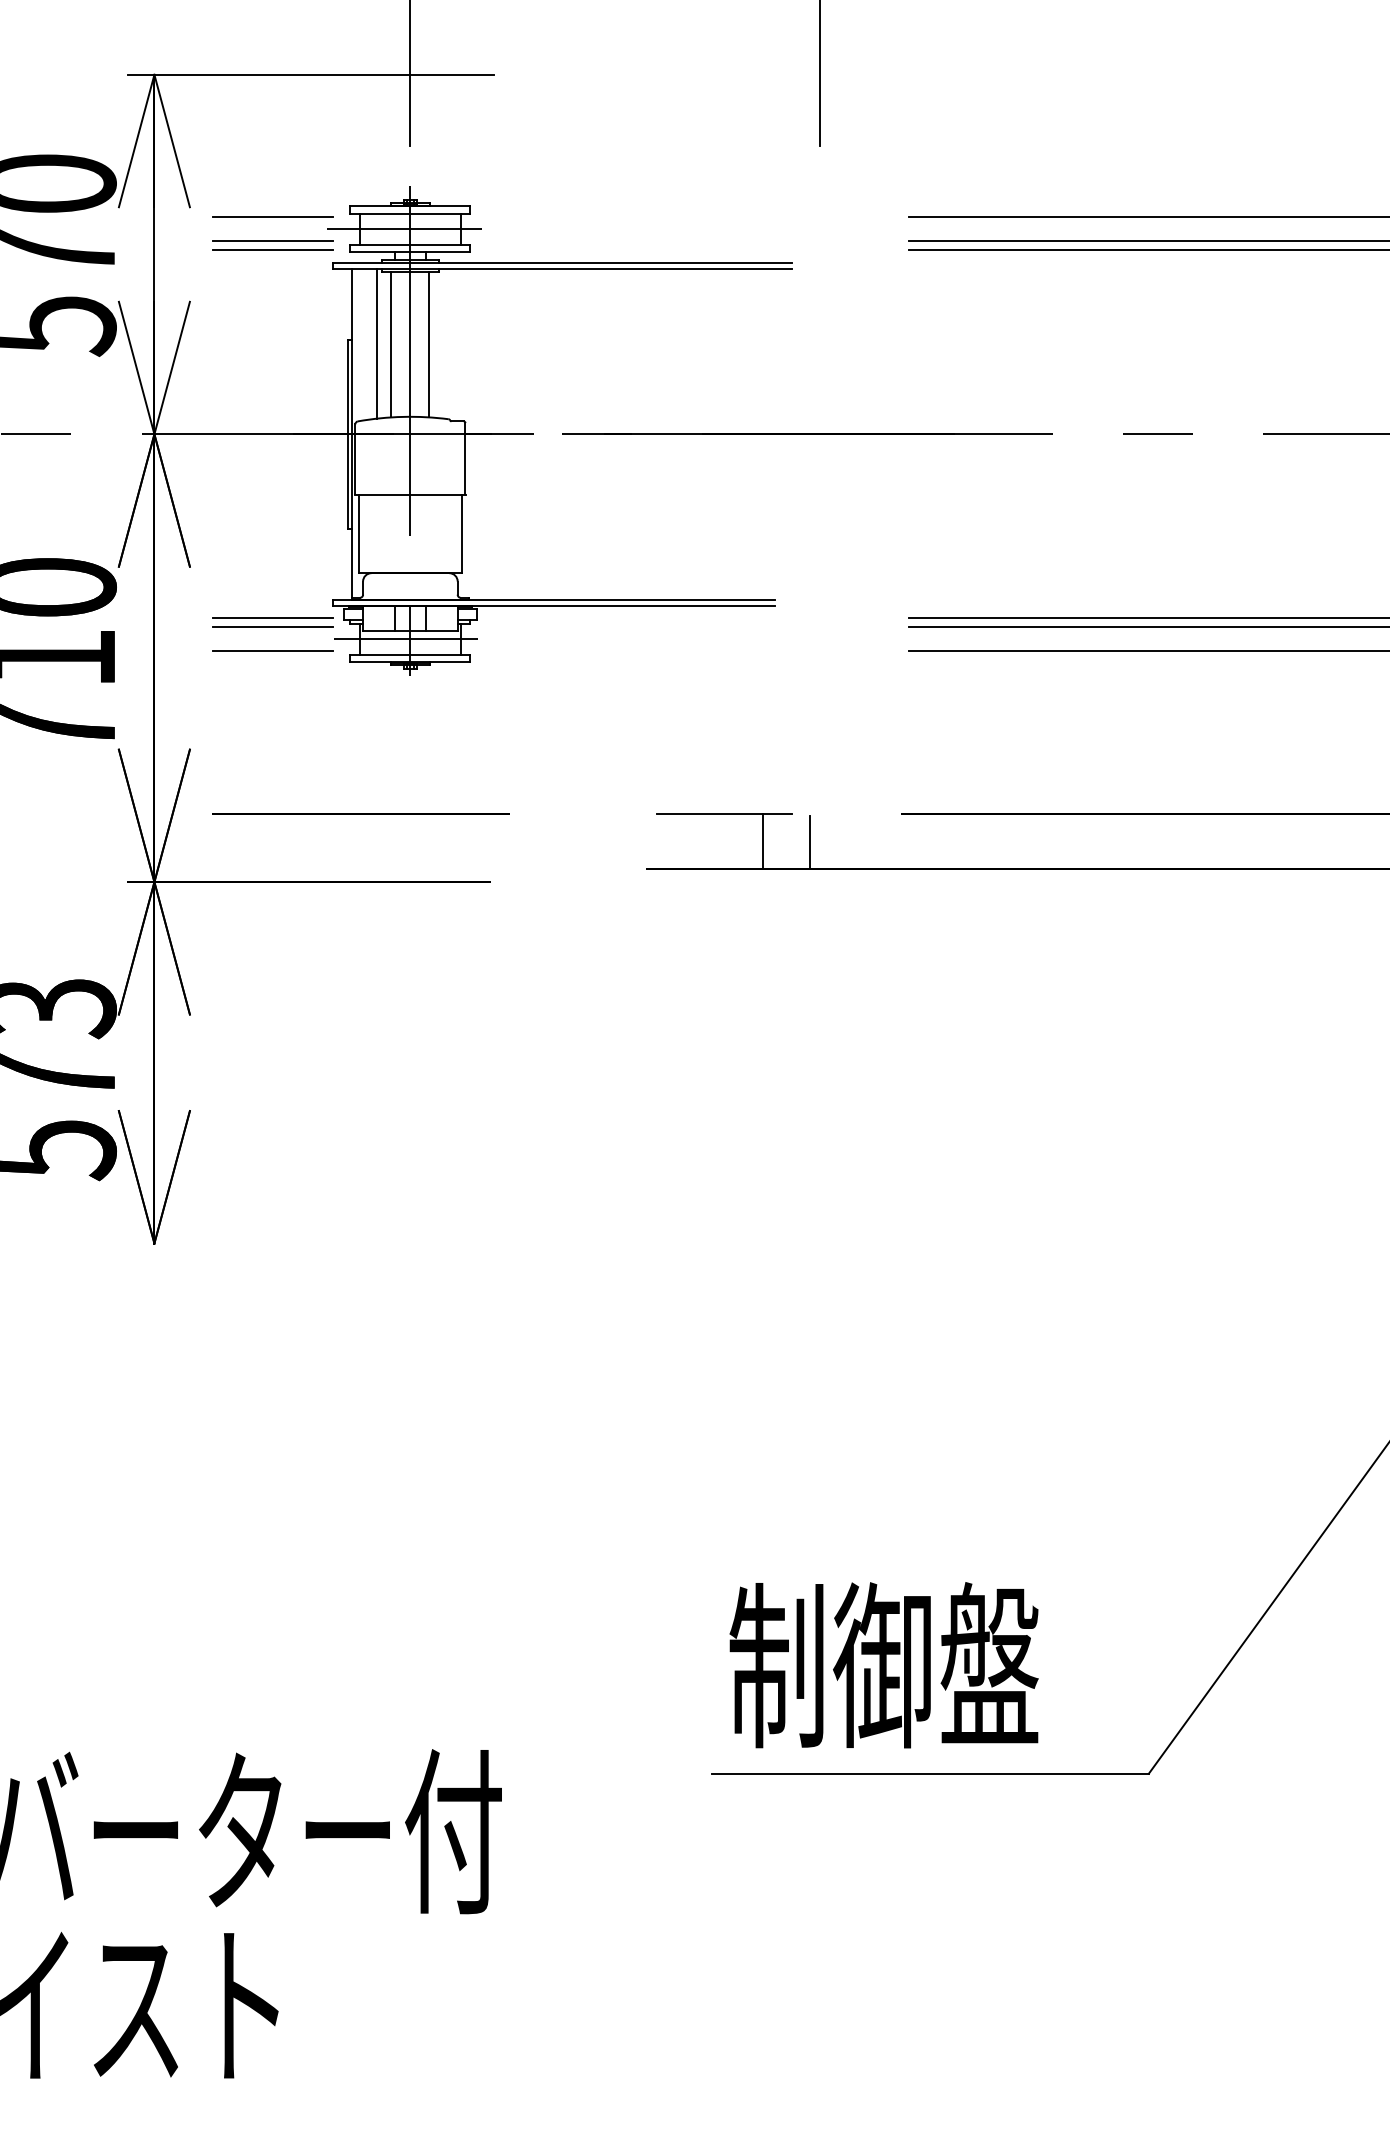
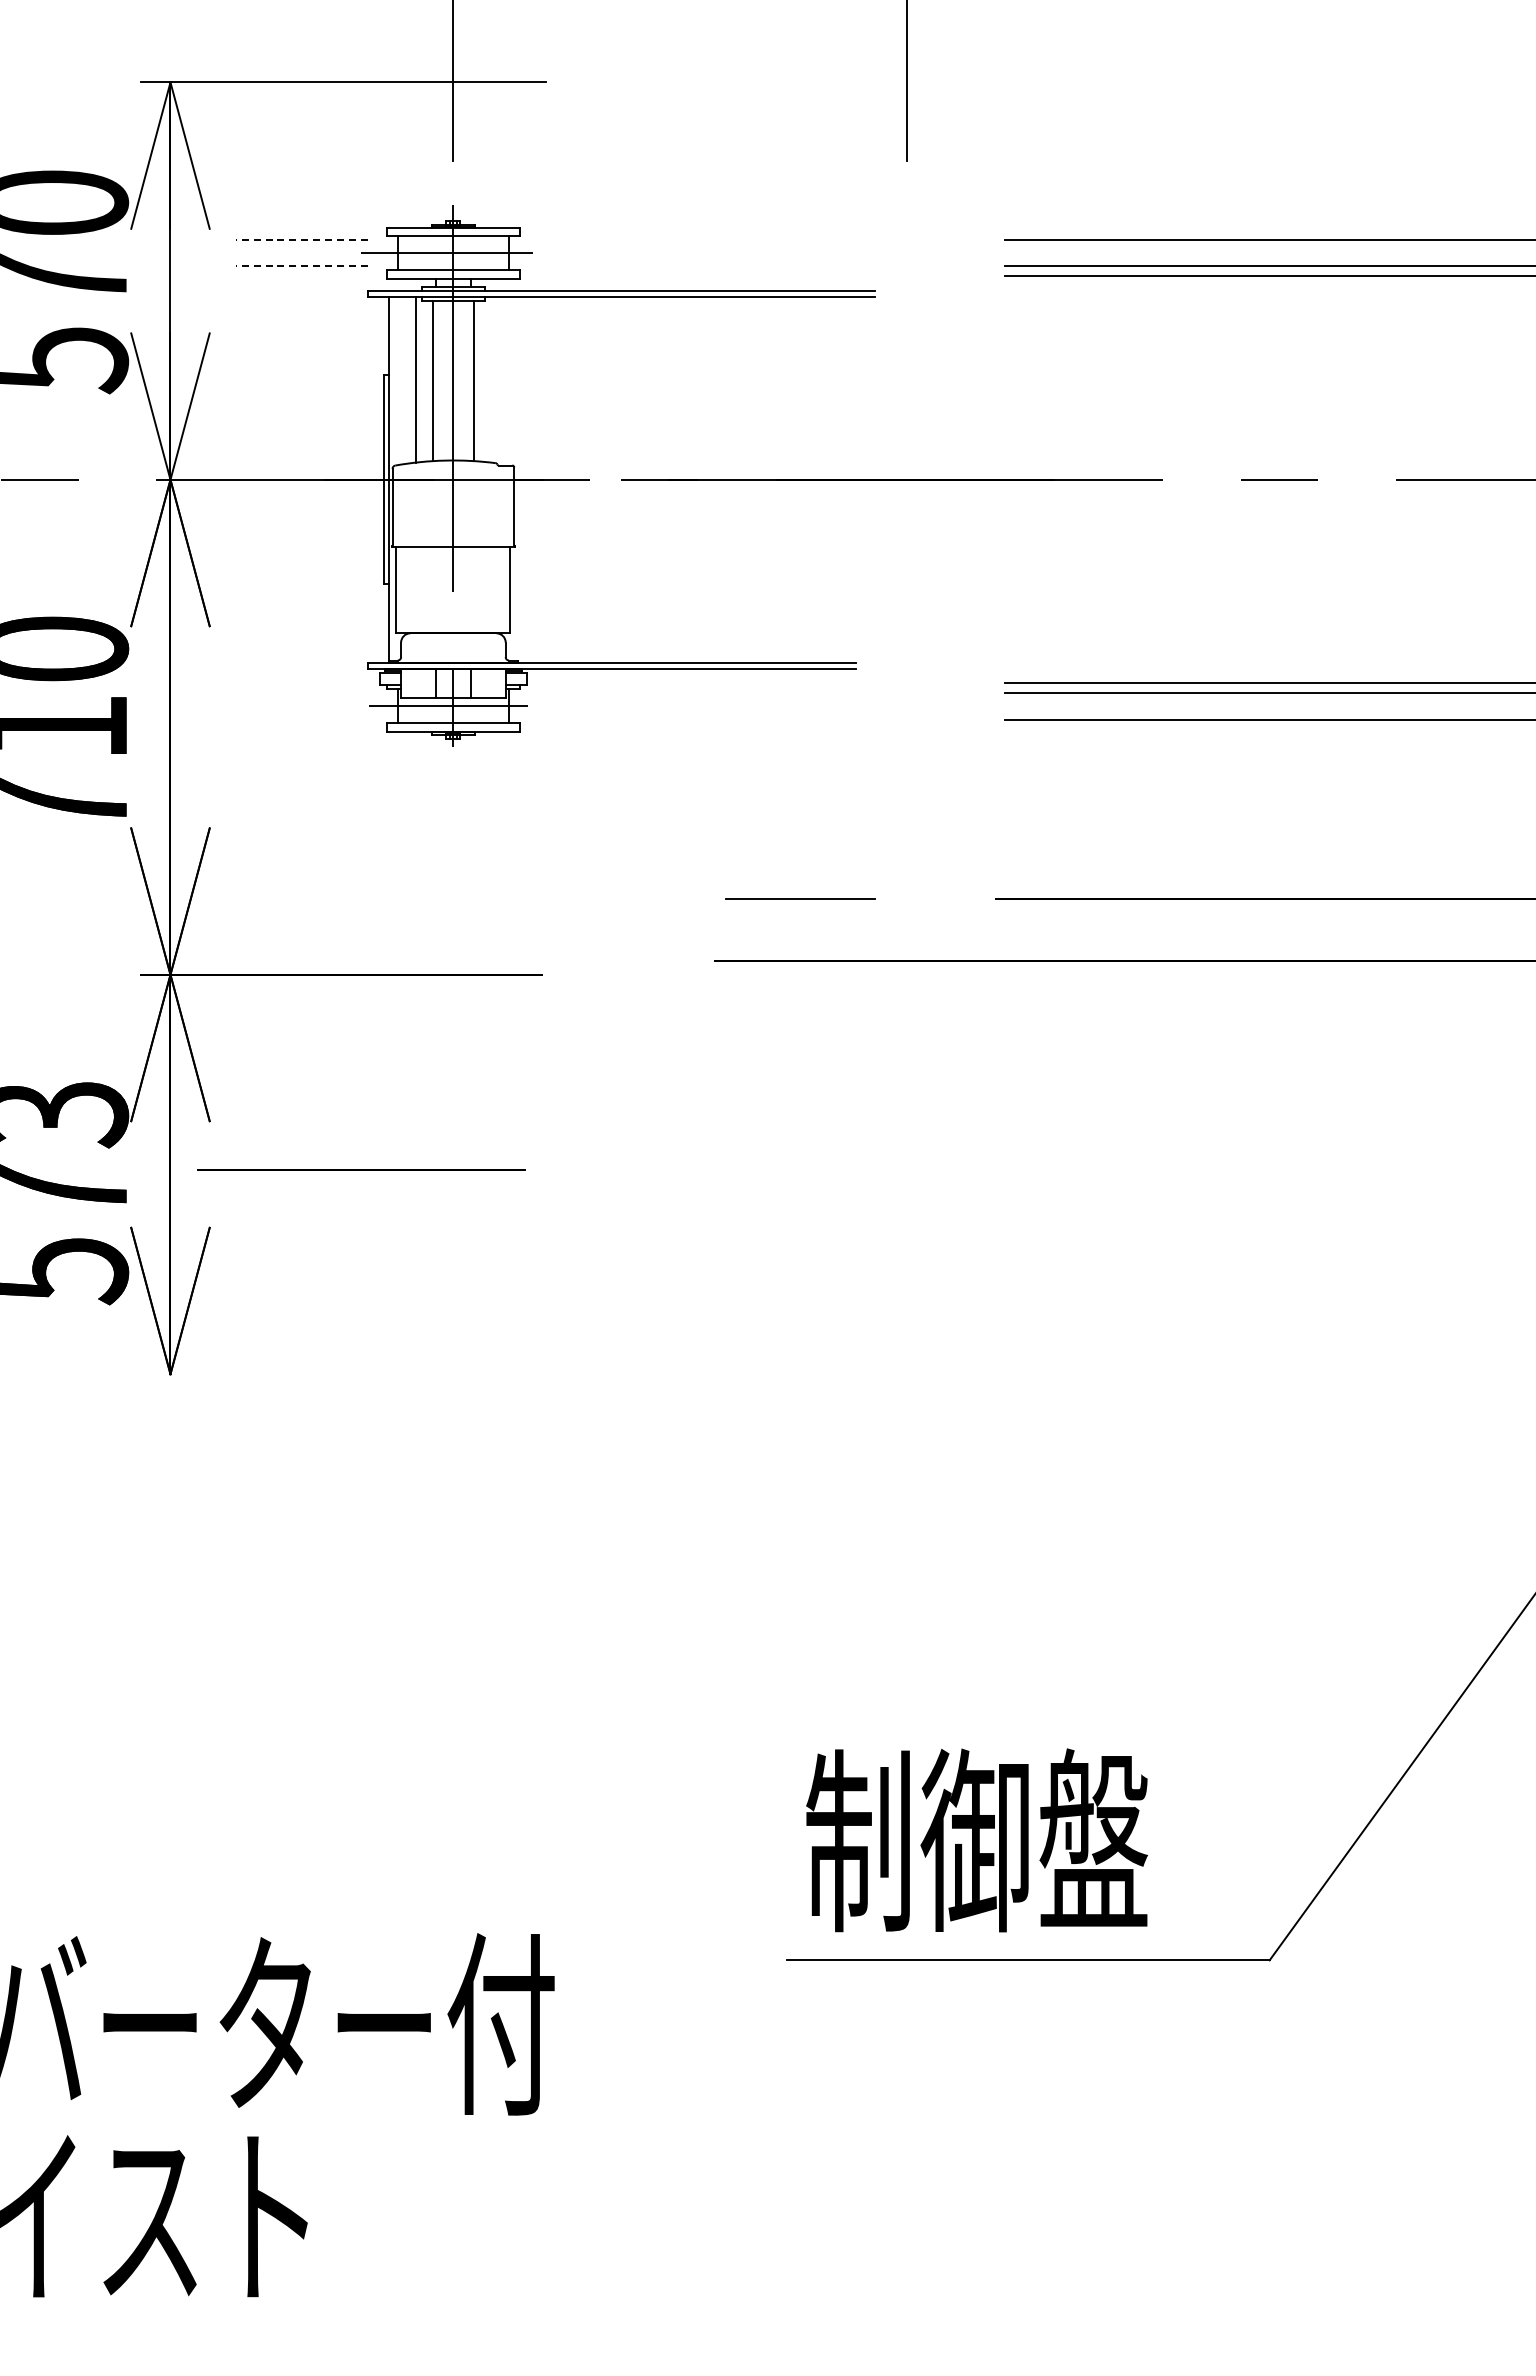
line: (272, 217) -> (301, 240), solid -> dashed
line: (272, 241) -> (301, 266), solid -> dashed
line: (272, 250) -> (301, 276), removed
line: (272, 618) -> (301, 683), removed
line: (272, 627) -> (301, 693), removed
line: (272, 651) -> (301, 719), removed
line: (361, 813) -> (361, 1169), moved
line: (763, 841) -> (843, 929), removed
line: (810, 842) -> (895, 930), removed

